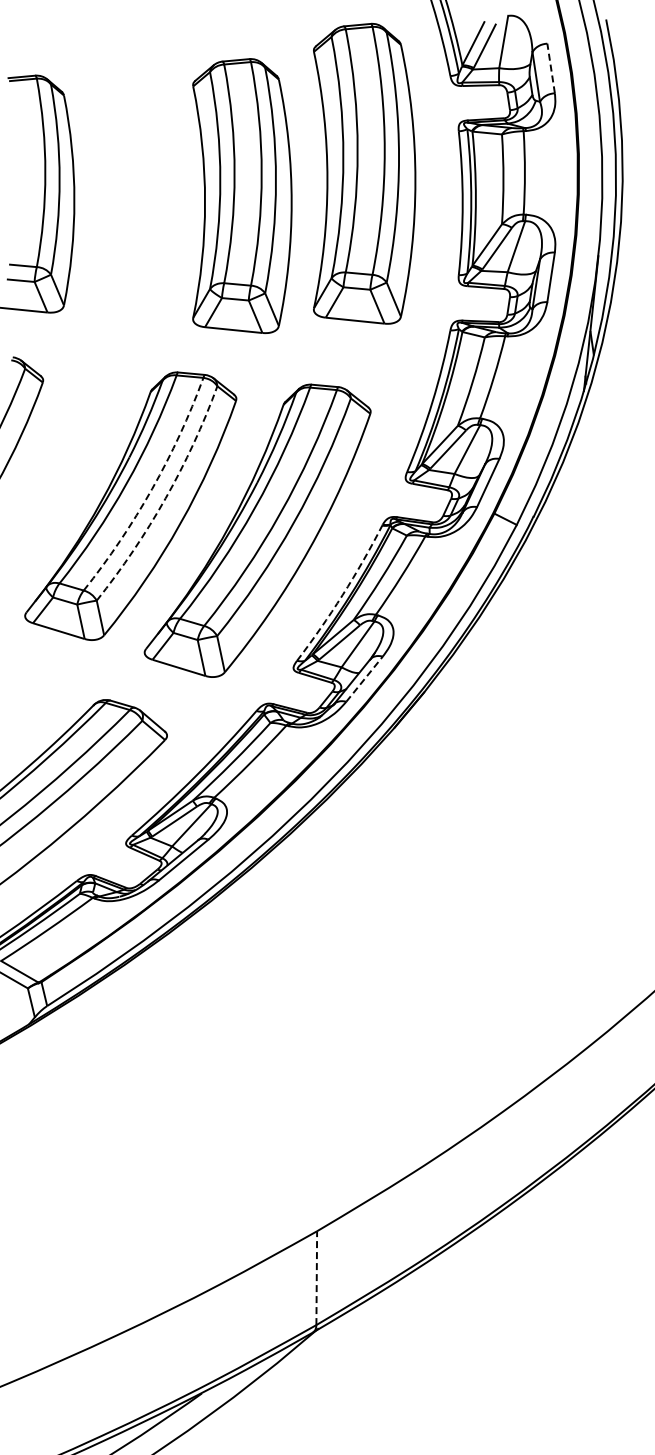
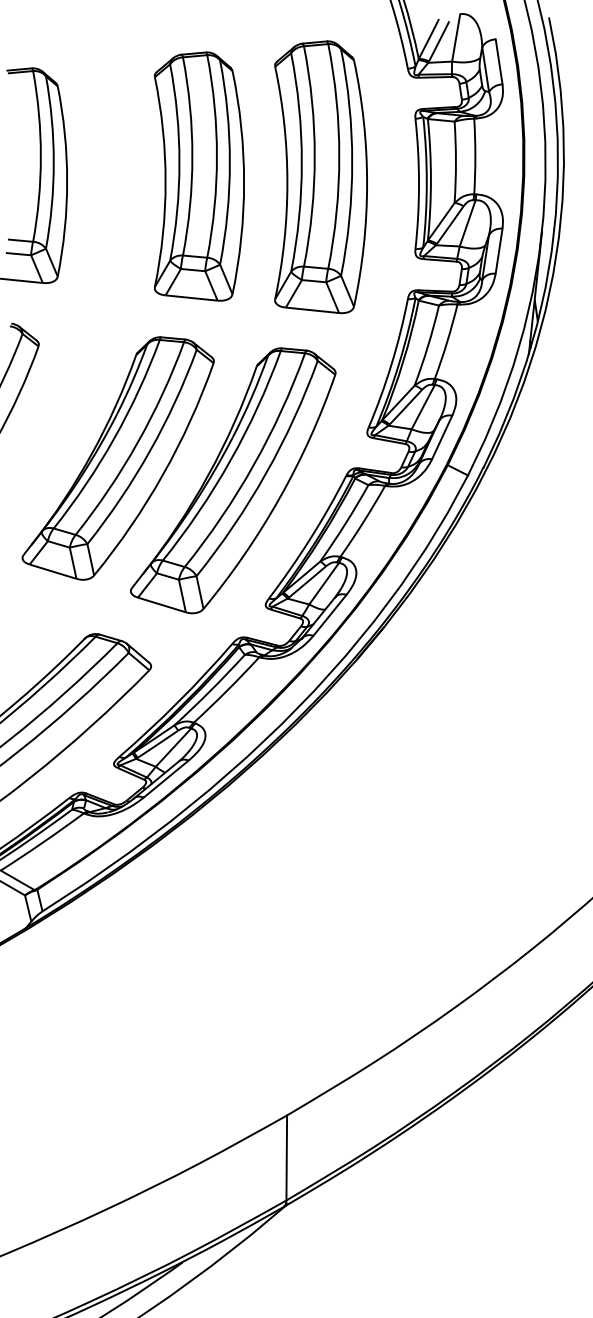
line: (551, 67) -> (499, 60), dashed -> solid
part: (364, 173) -> (320, 176), moved
part: (242, 195) -> (199, 176), moved
arc: (152, 489) -> (137, 443), dashed -> solid
arc: (165, 498) -> (149, 451), dashed -> solid
arc: (342, 595) -> (310, 539), dashed -> solid
line: (364, 678) -> (330, 614), dashed -> solid
line: (316, 1278) -> (286, 1158), dashed -> solid

